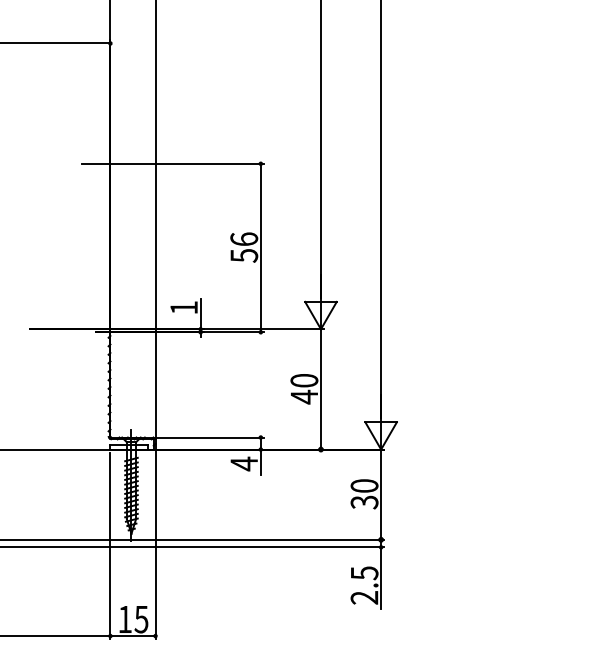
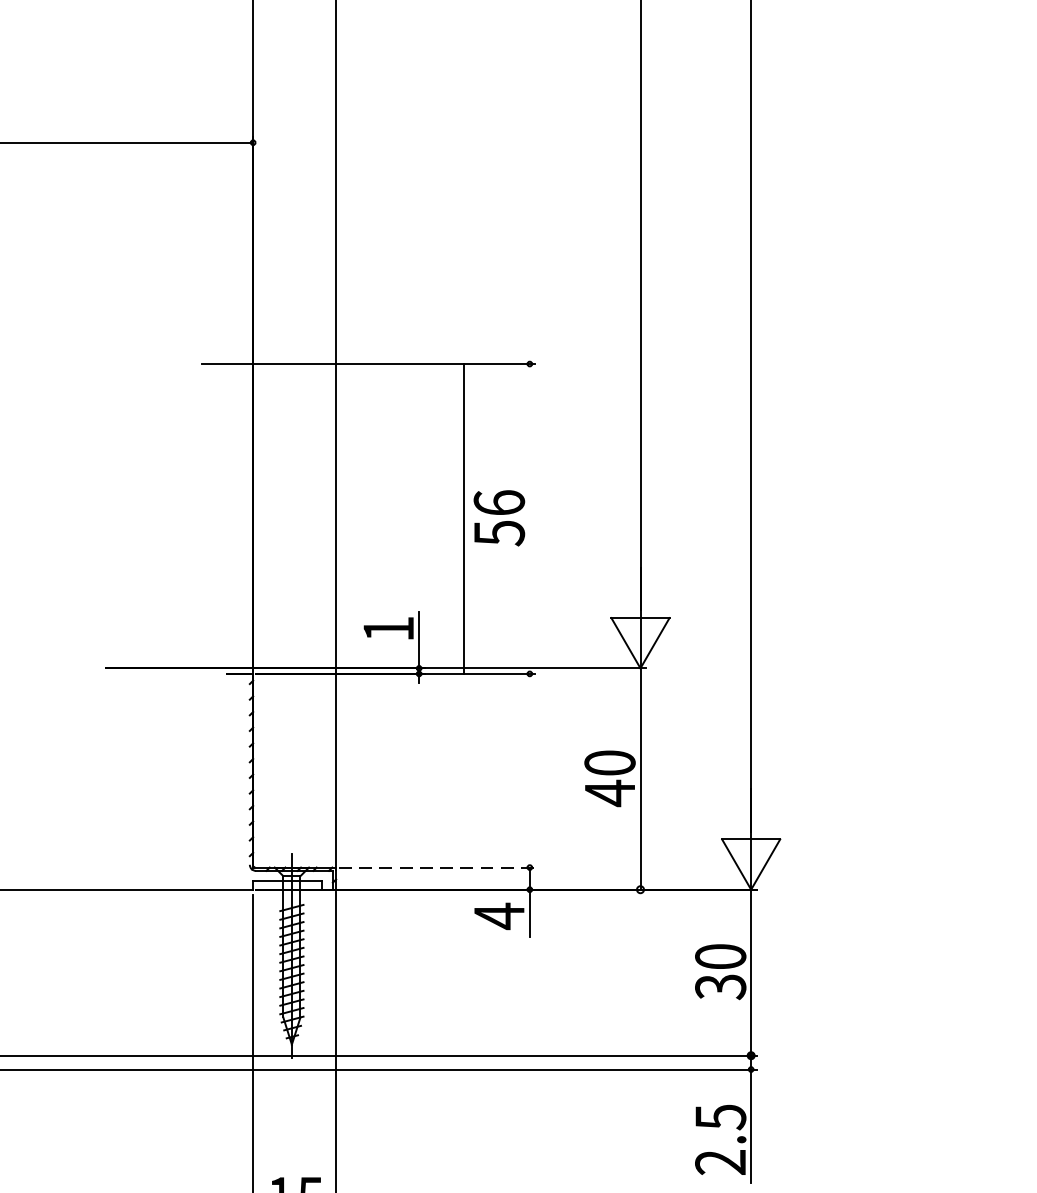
line: (260, 247) -> (463, 517), moved
line: (210, 437) -> (437, 867), solid -> dashed

